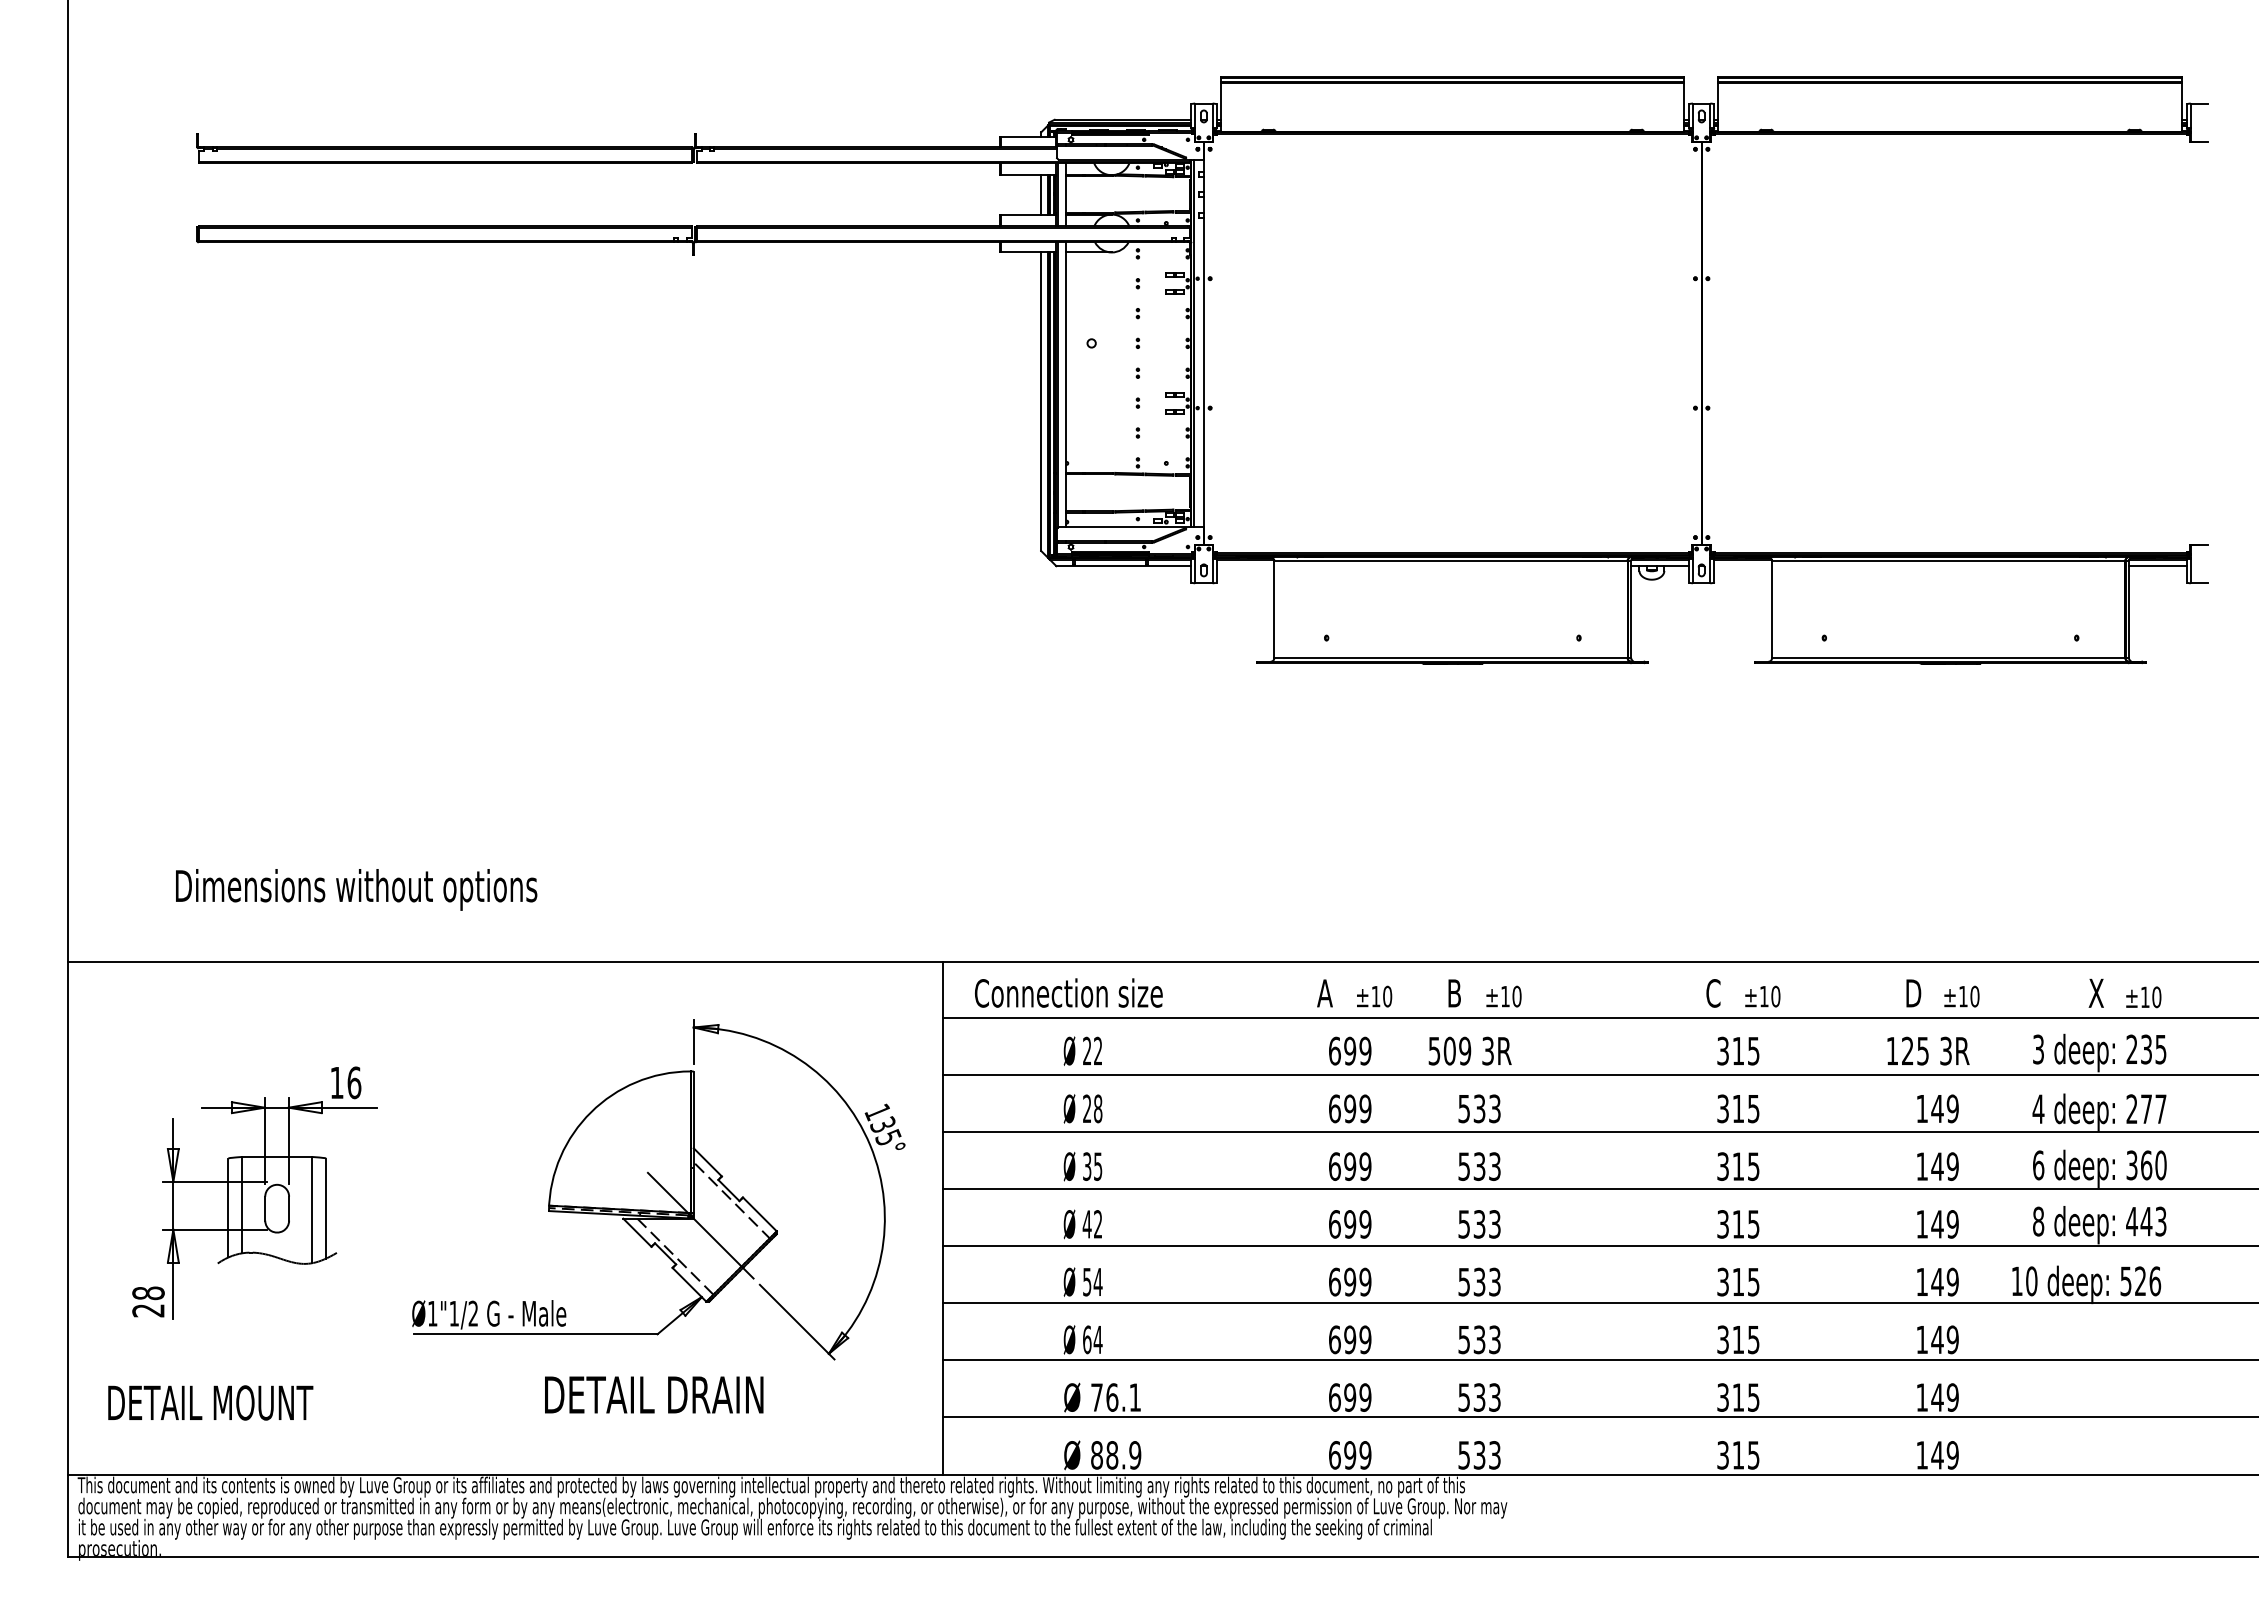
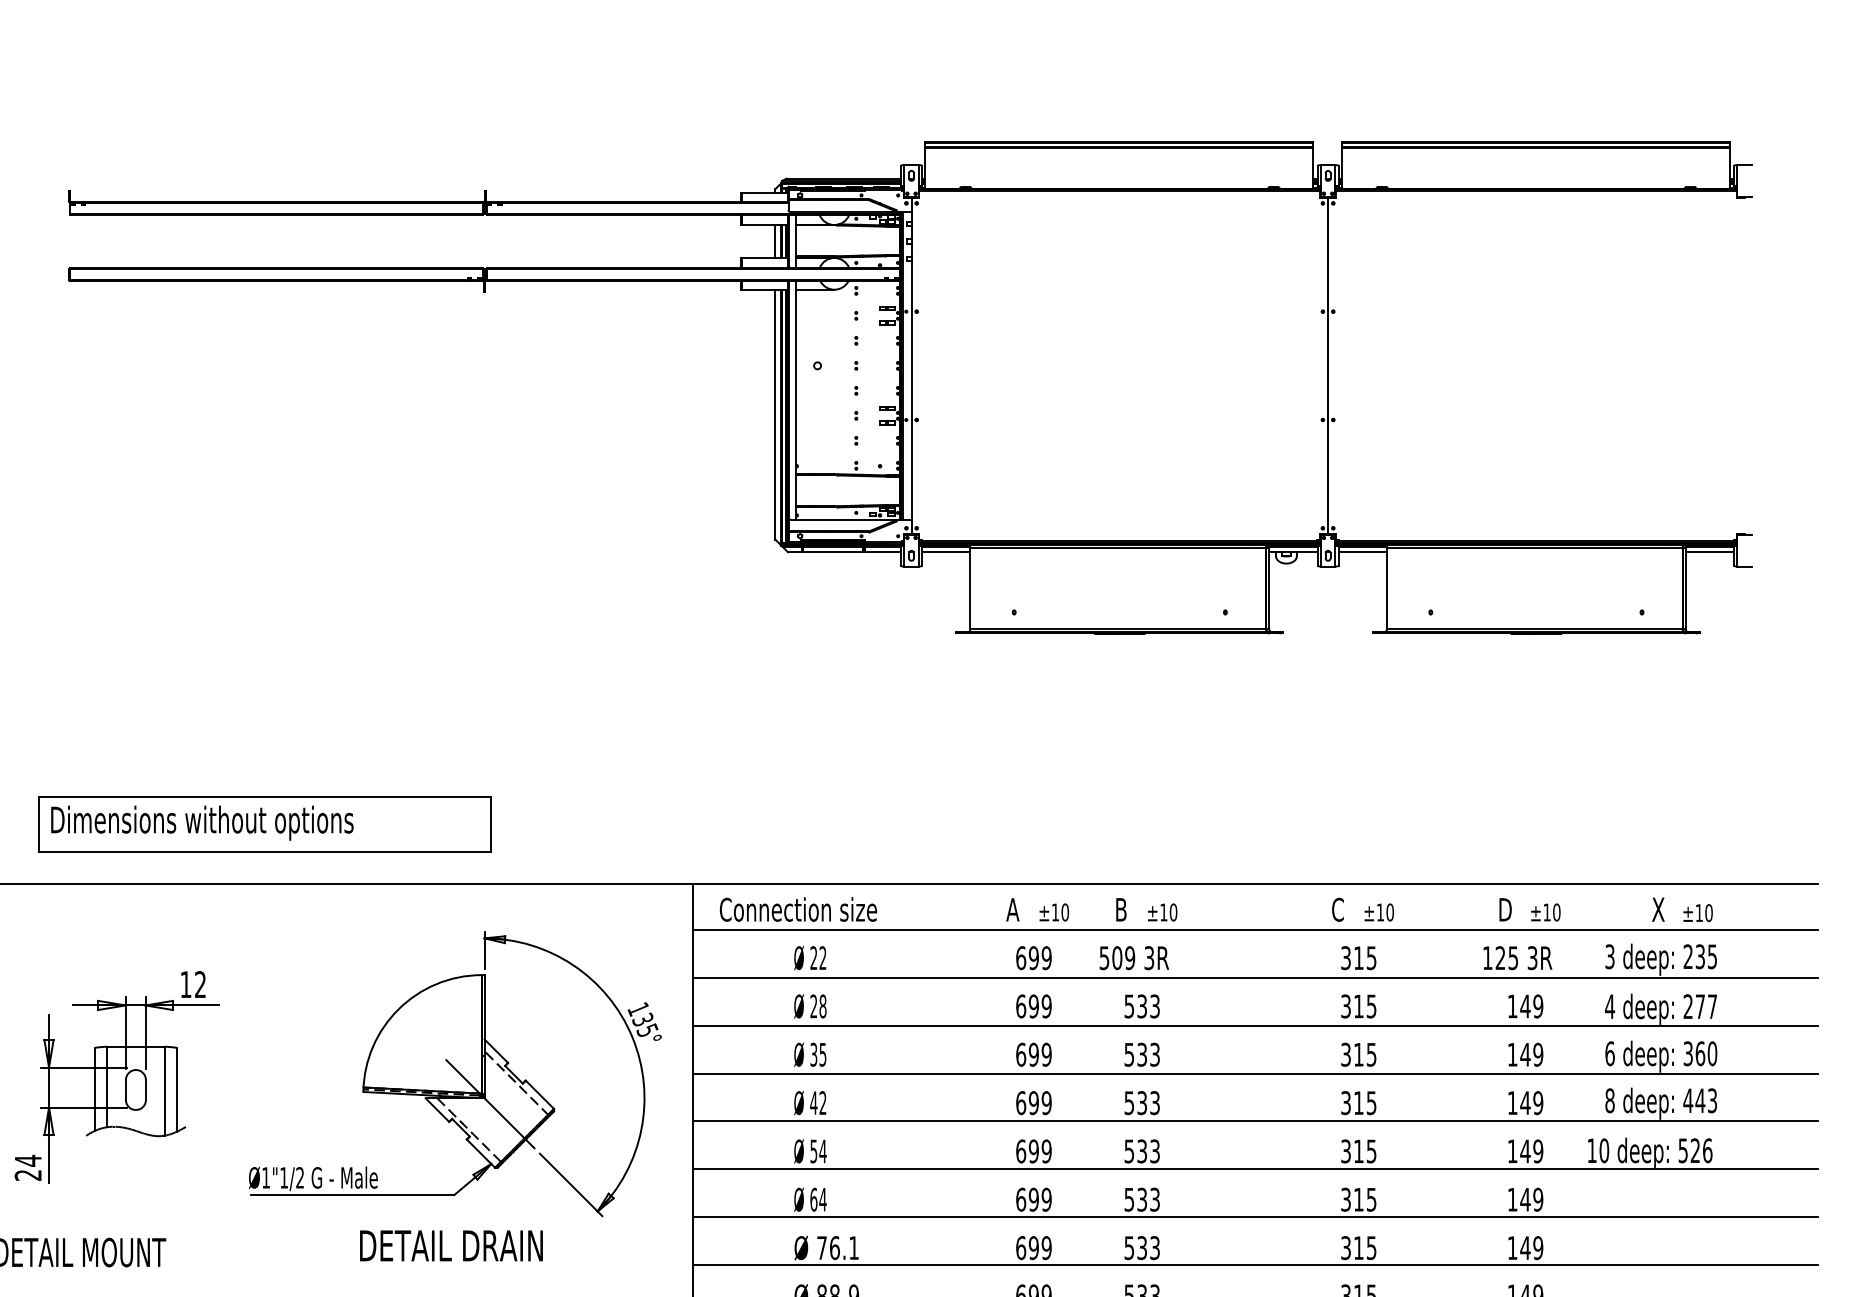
line: (1245, 566) -> (946, 552), added
line: (1743, 566) -> (1363, 552), added
part: (430, 891) -> (264, 824), added
text: (354, 1082) -> (200, 984), 16 -> 12
text: (148, 1293) -> (28, 1160), 28 -> 24

